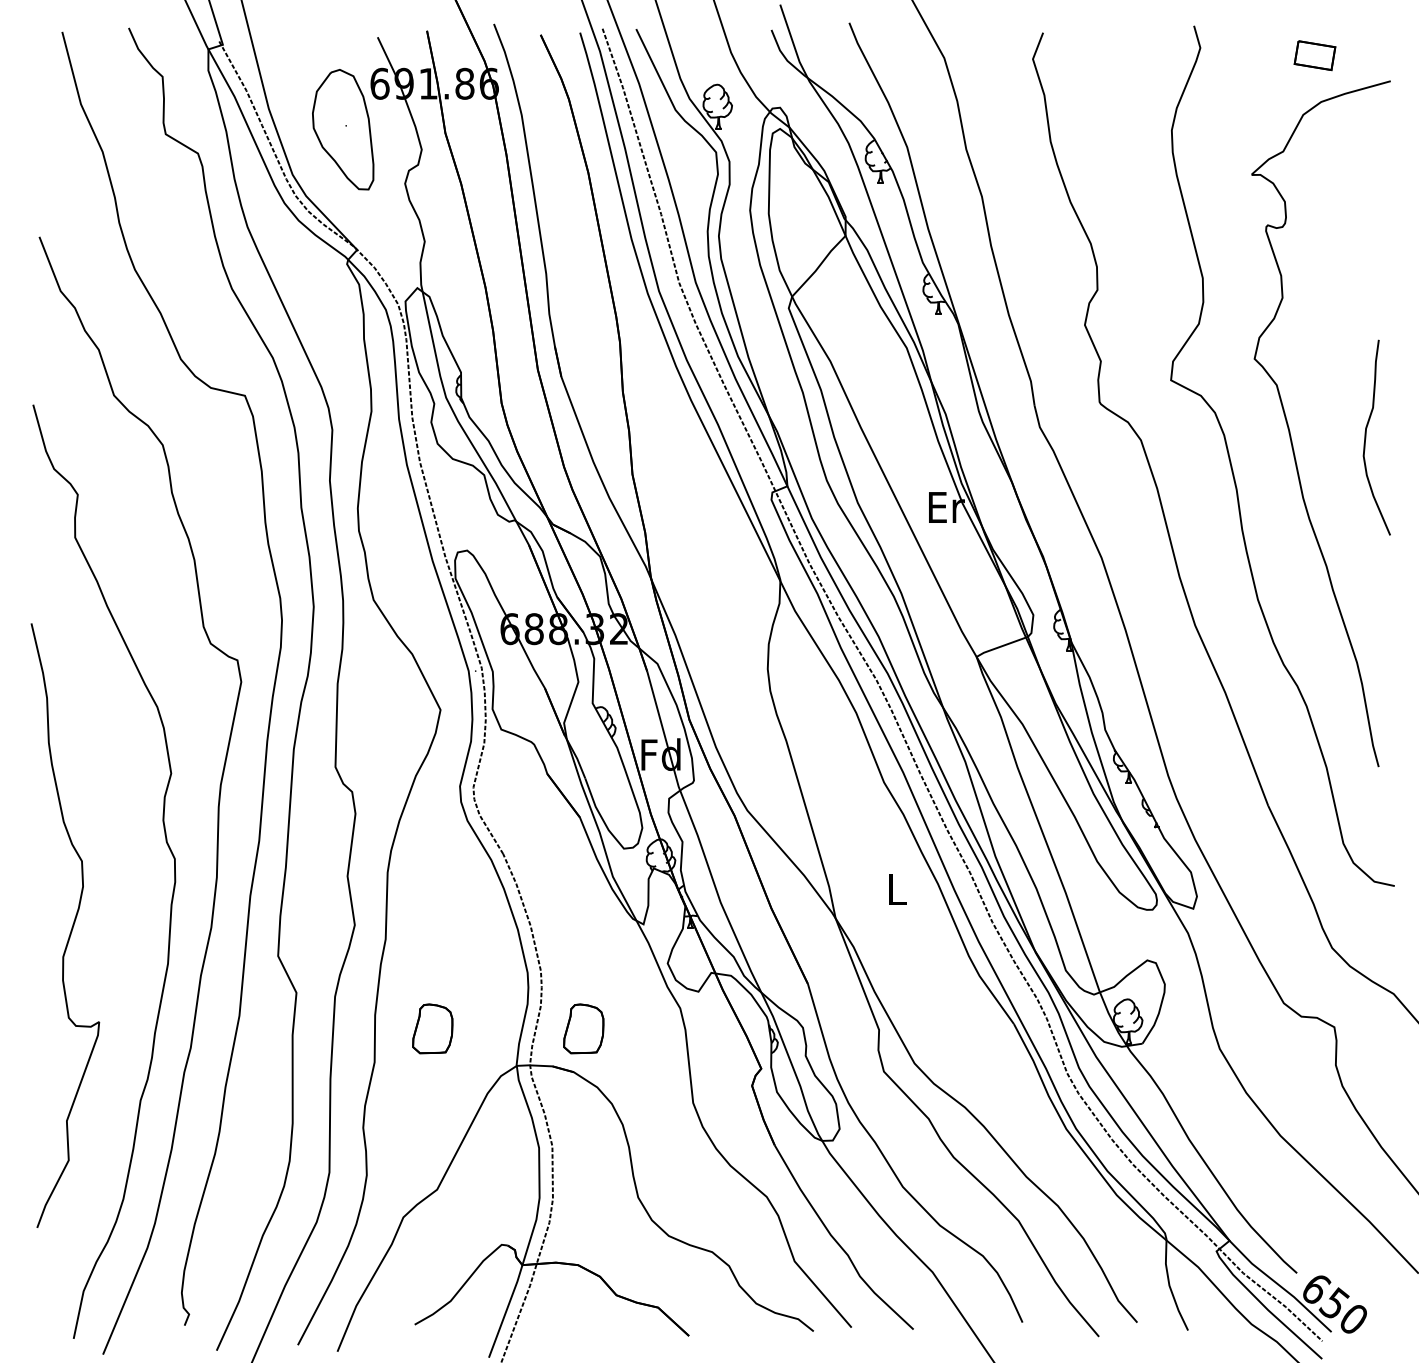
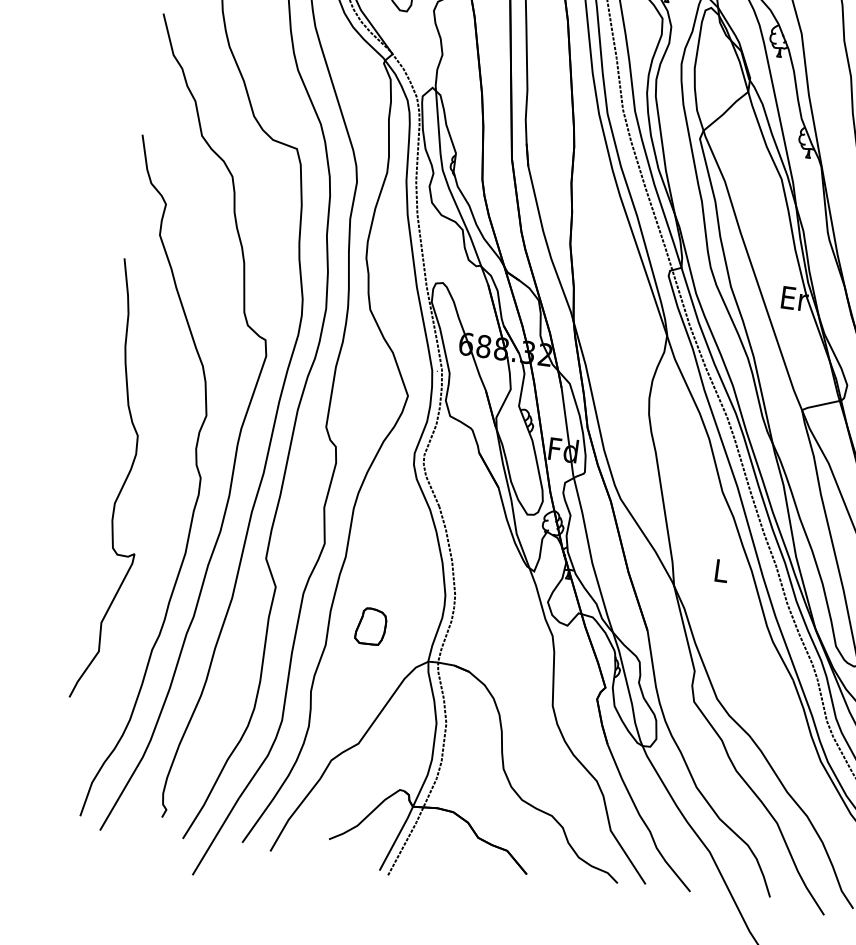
curve: (71, 927) -> (123, 482), moved
part: (583, 1028) -> (480, 641), removed

